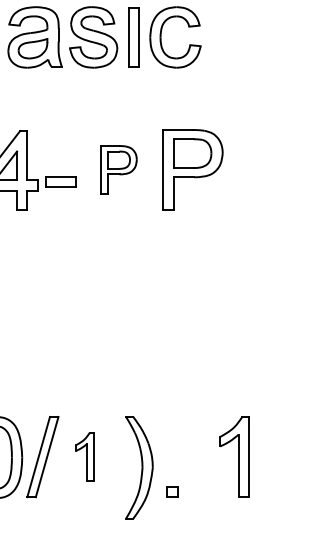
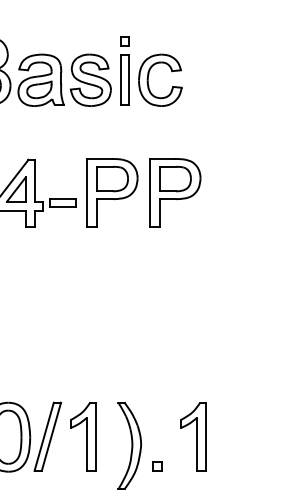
part: (119, 169) -> (112, 192), size x1.67
part: (84, 456) -> (83, 436), size x1.67
part: (234, 456) -> (193, 436), moved

